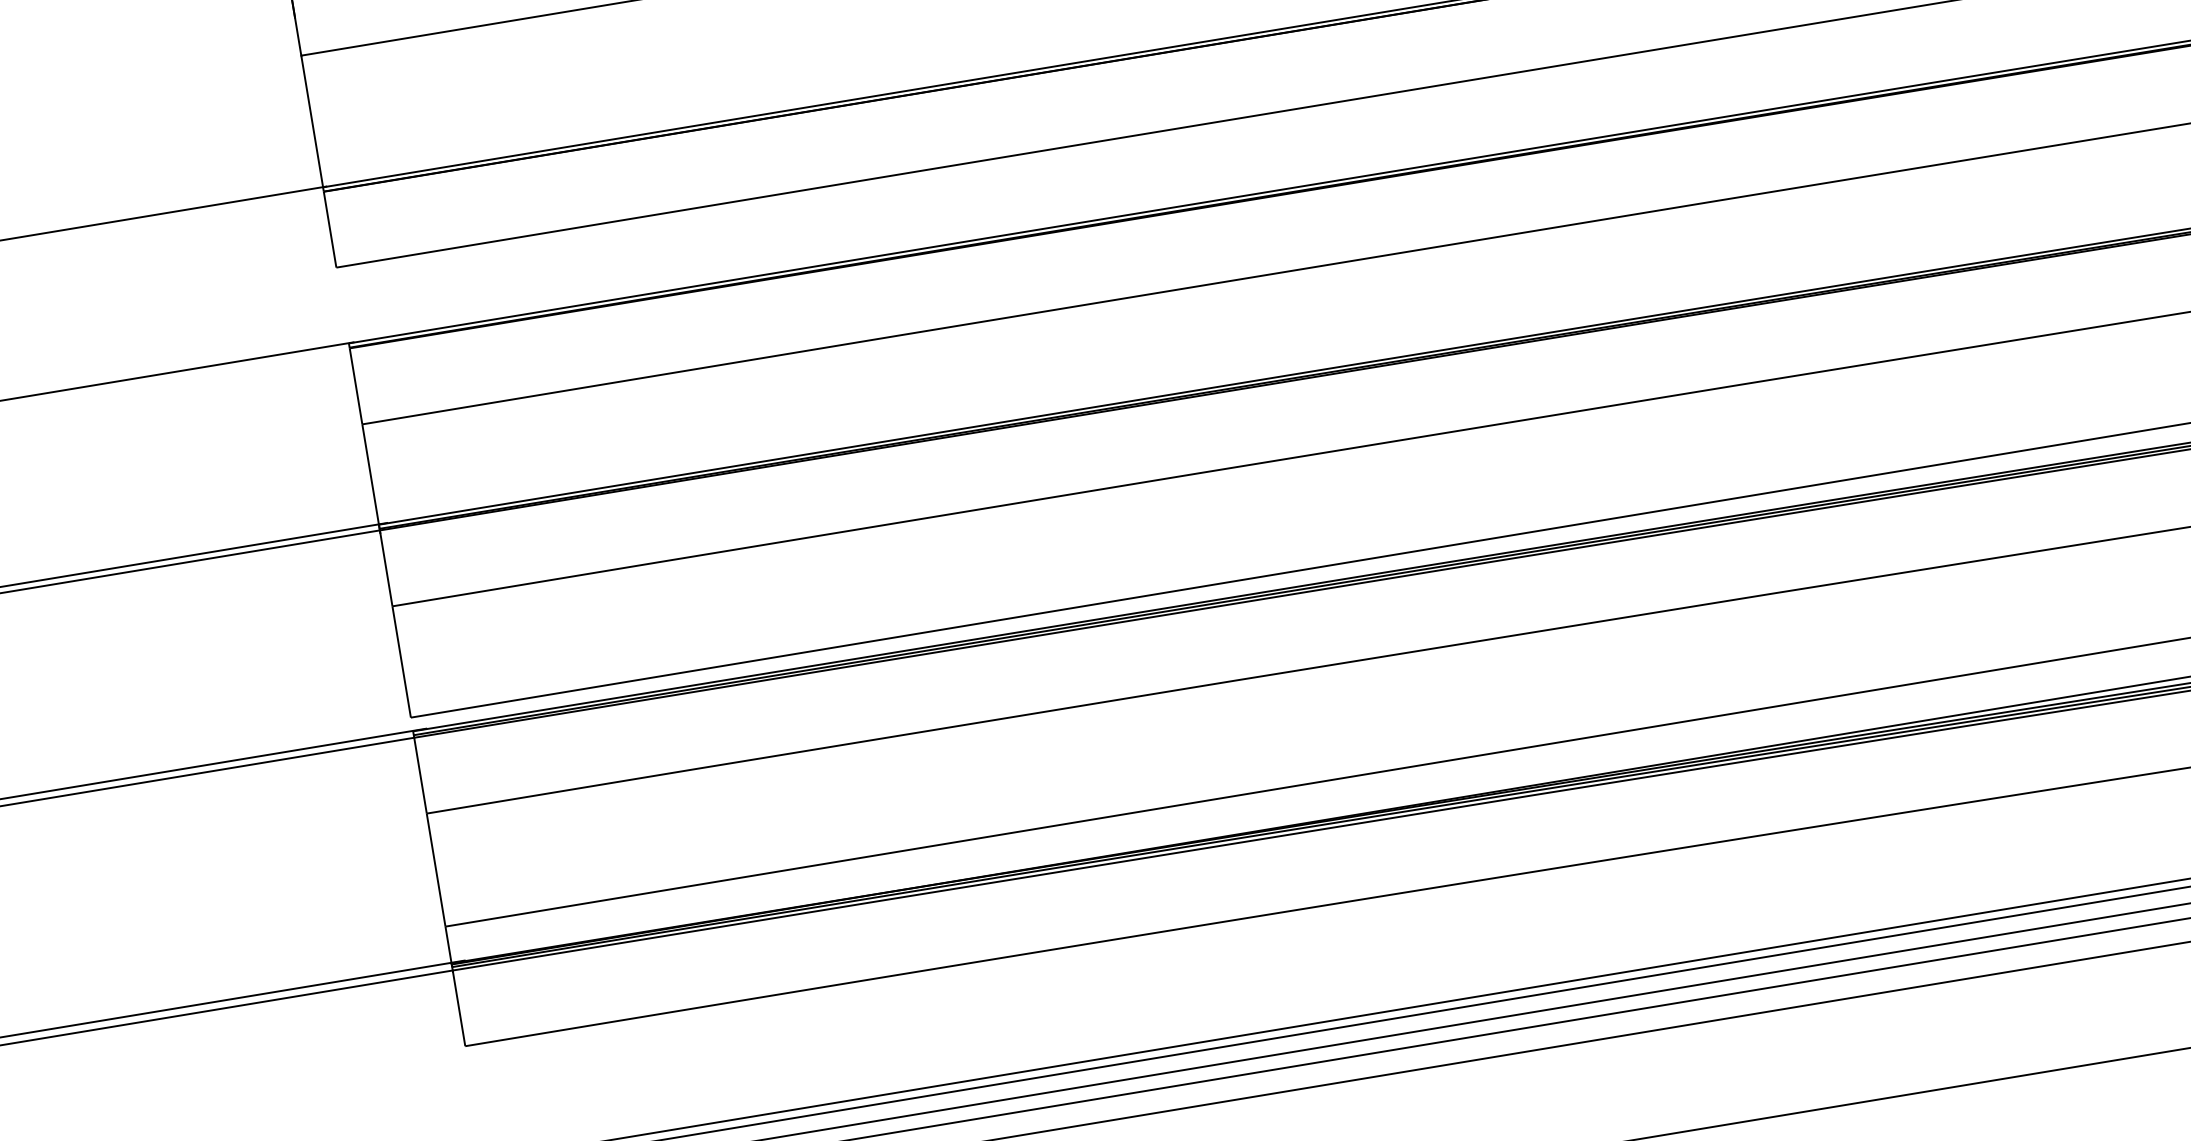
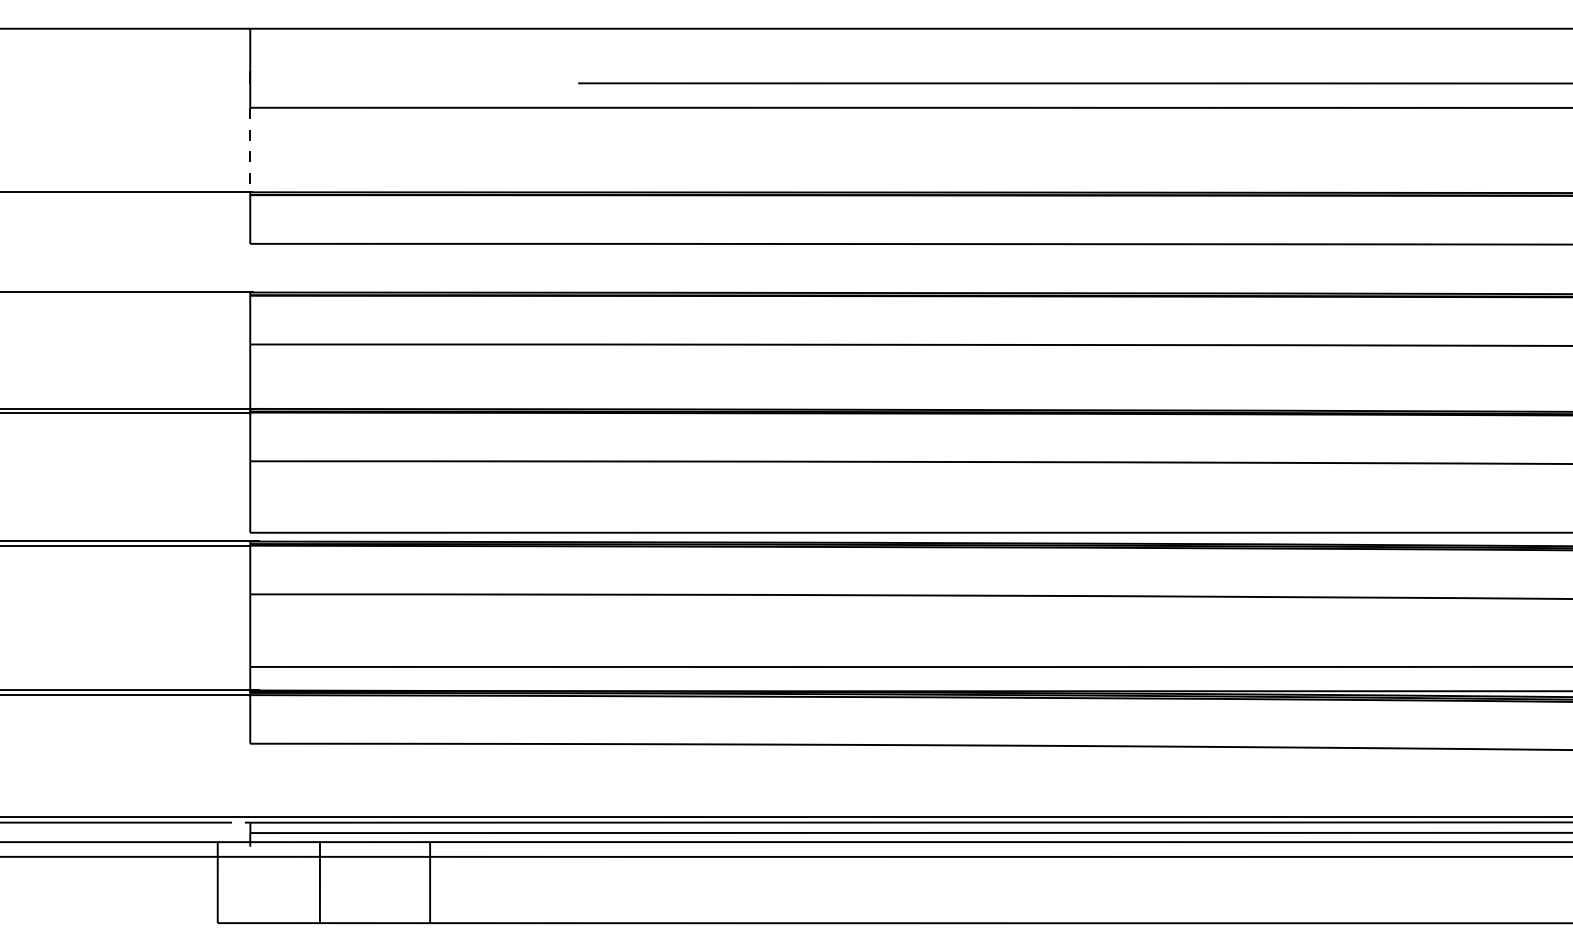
line: (312, 122) -> (250, 150), solid -> dashed

